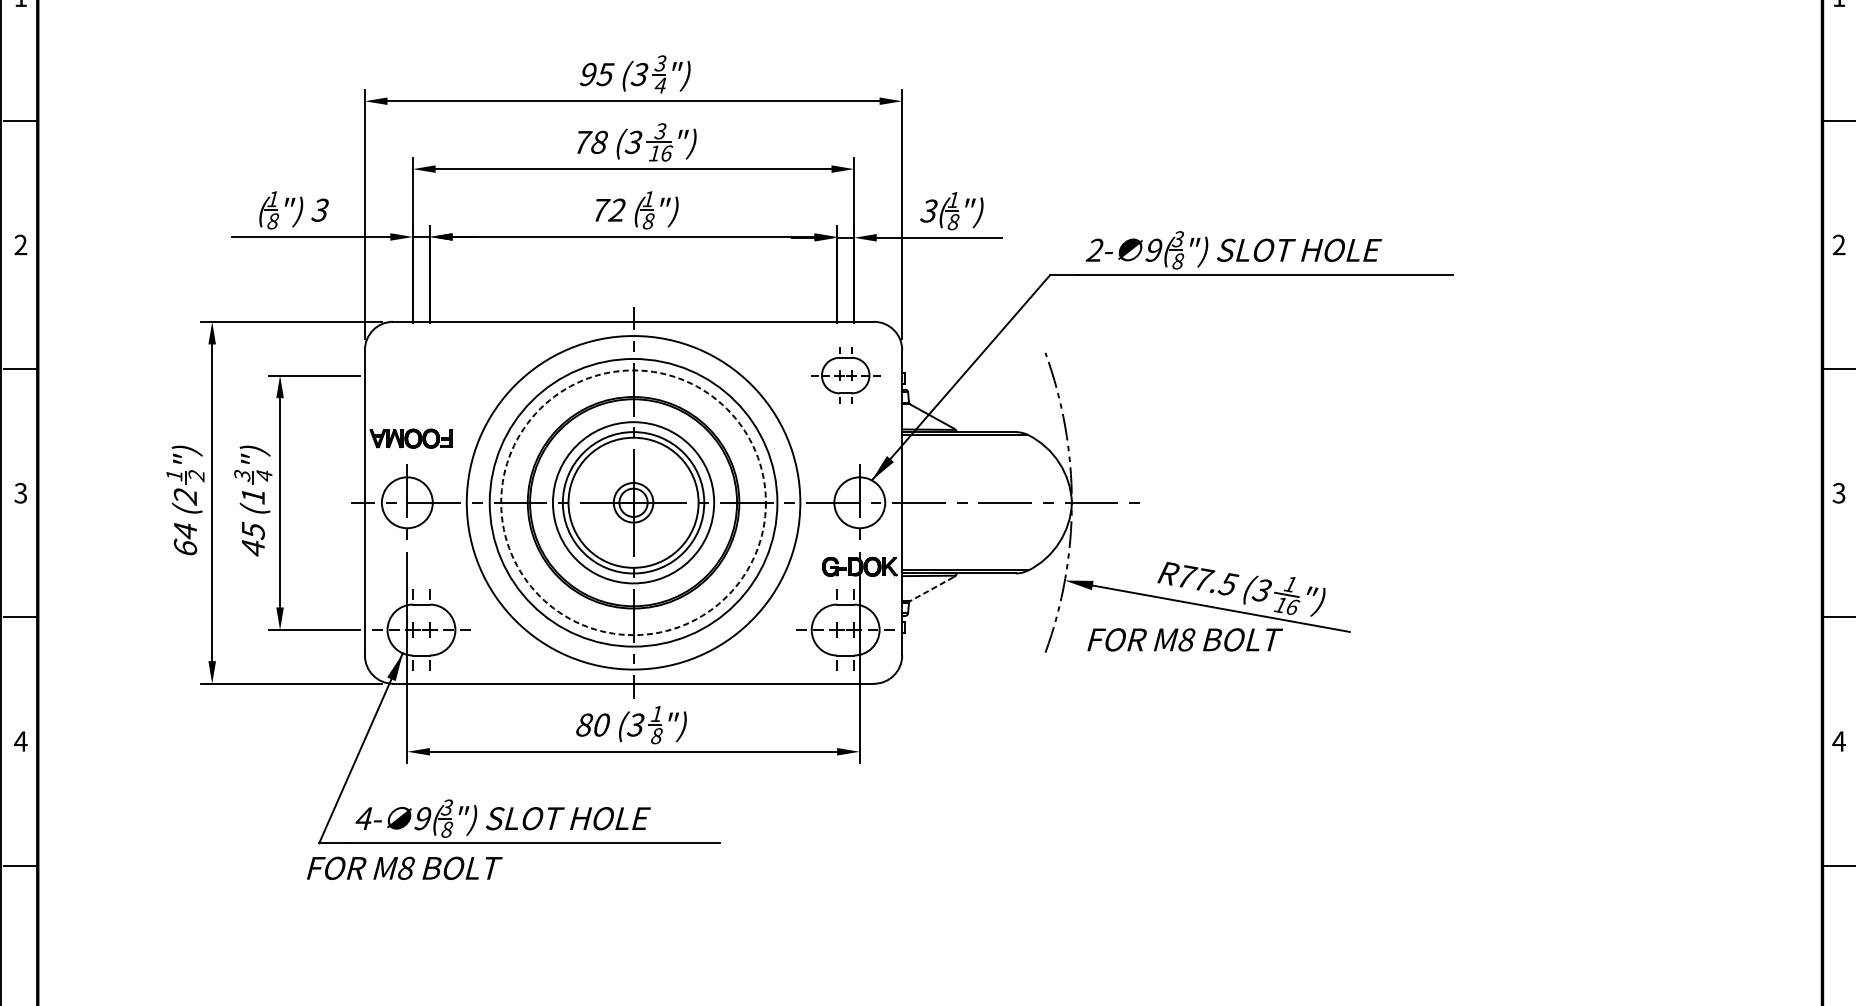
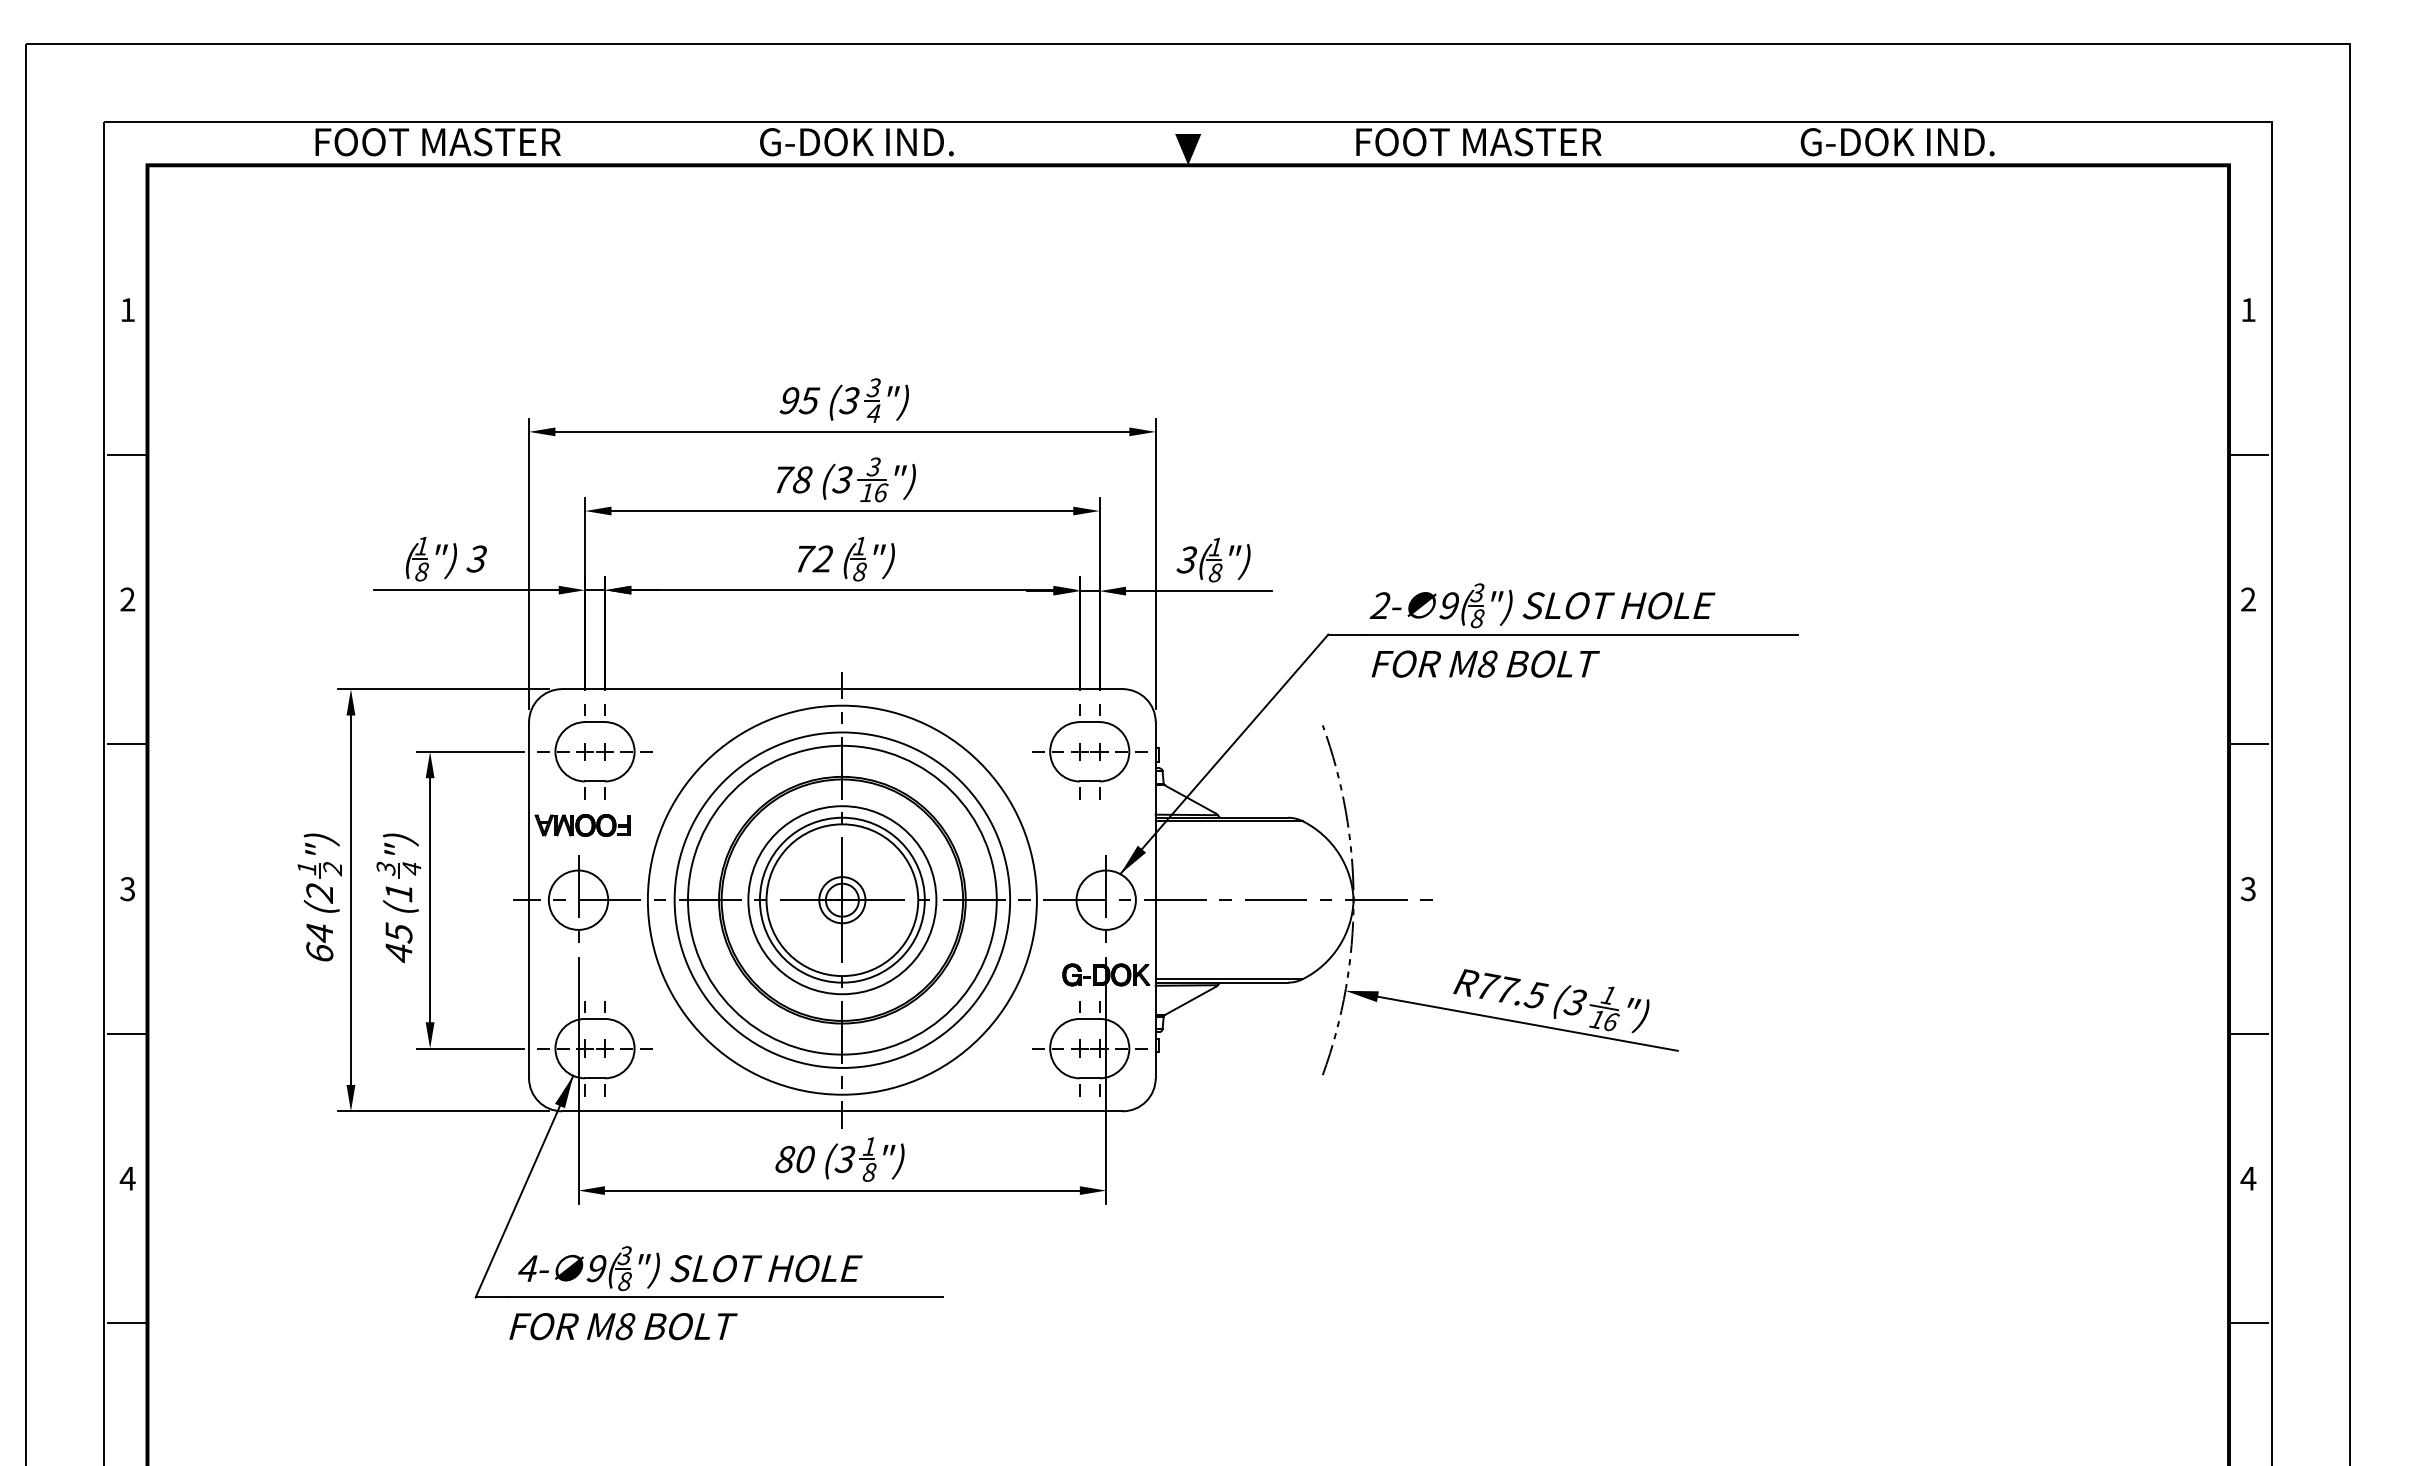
part: (421, 375) -> (594, 751), added
part: (845, 375) -> (1089, 751), size x1.43
circle: (633, 502) -> (842, 899), dashed -> solid
line: (932, 589) -> (1190, 1001), dashed -> solid
text: (1184, 639) -> (1485, 663), moved
text: (404, 868) -> (623, 1326), moved

